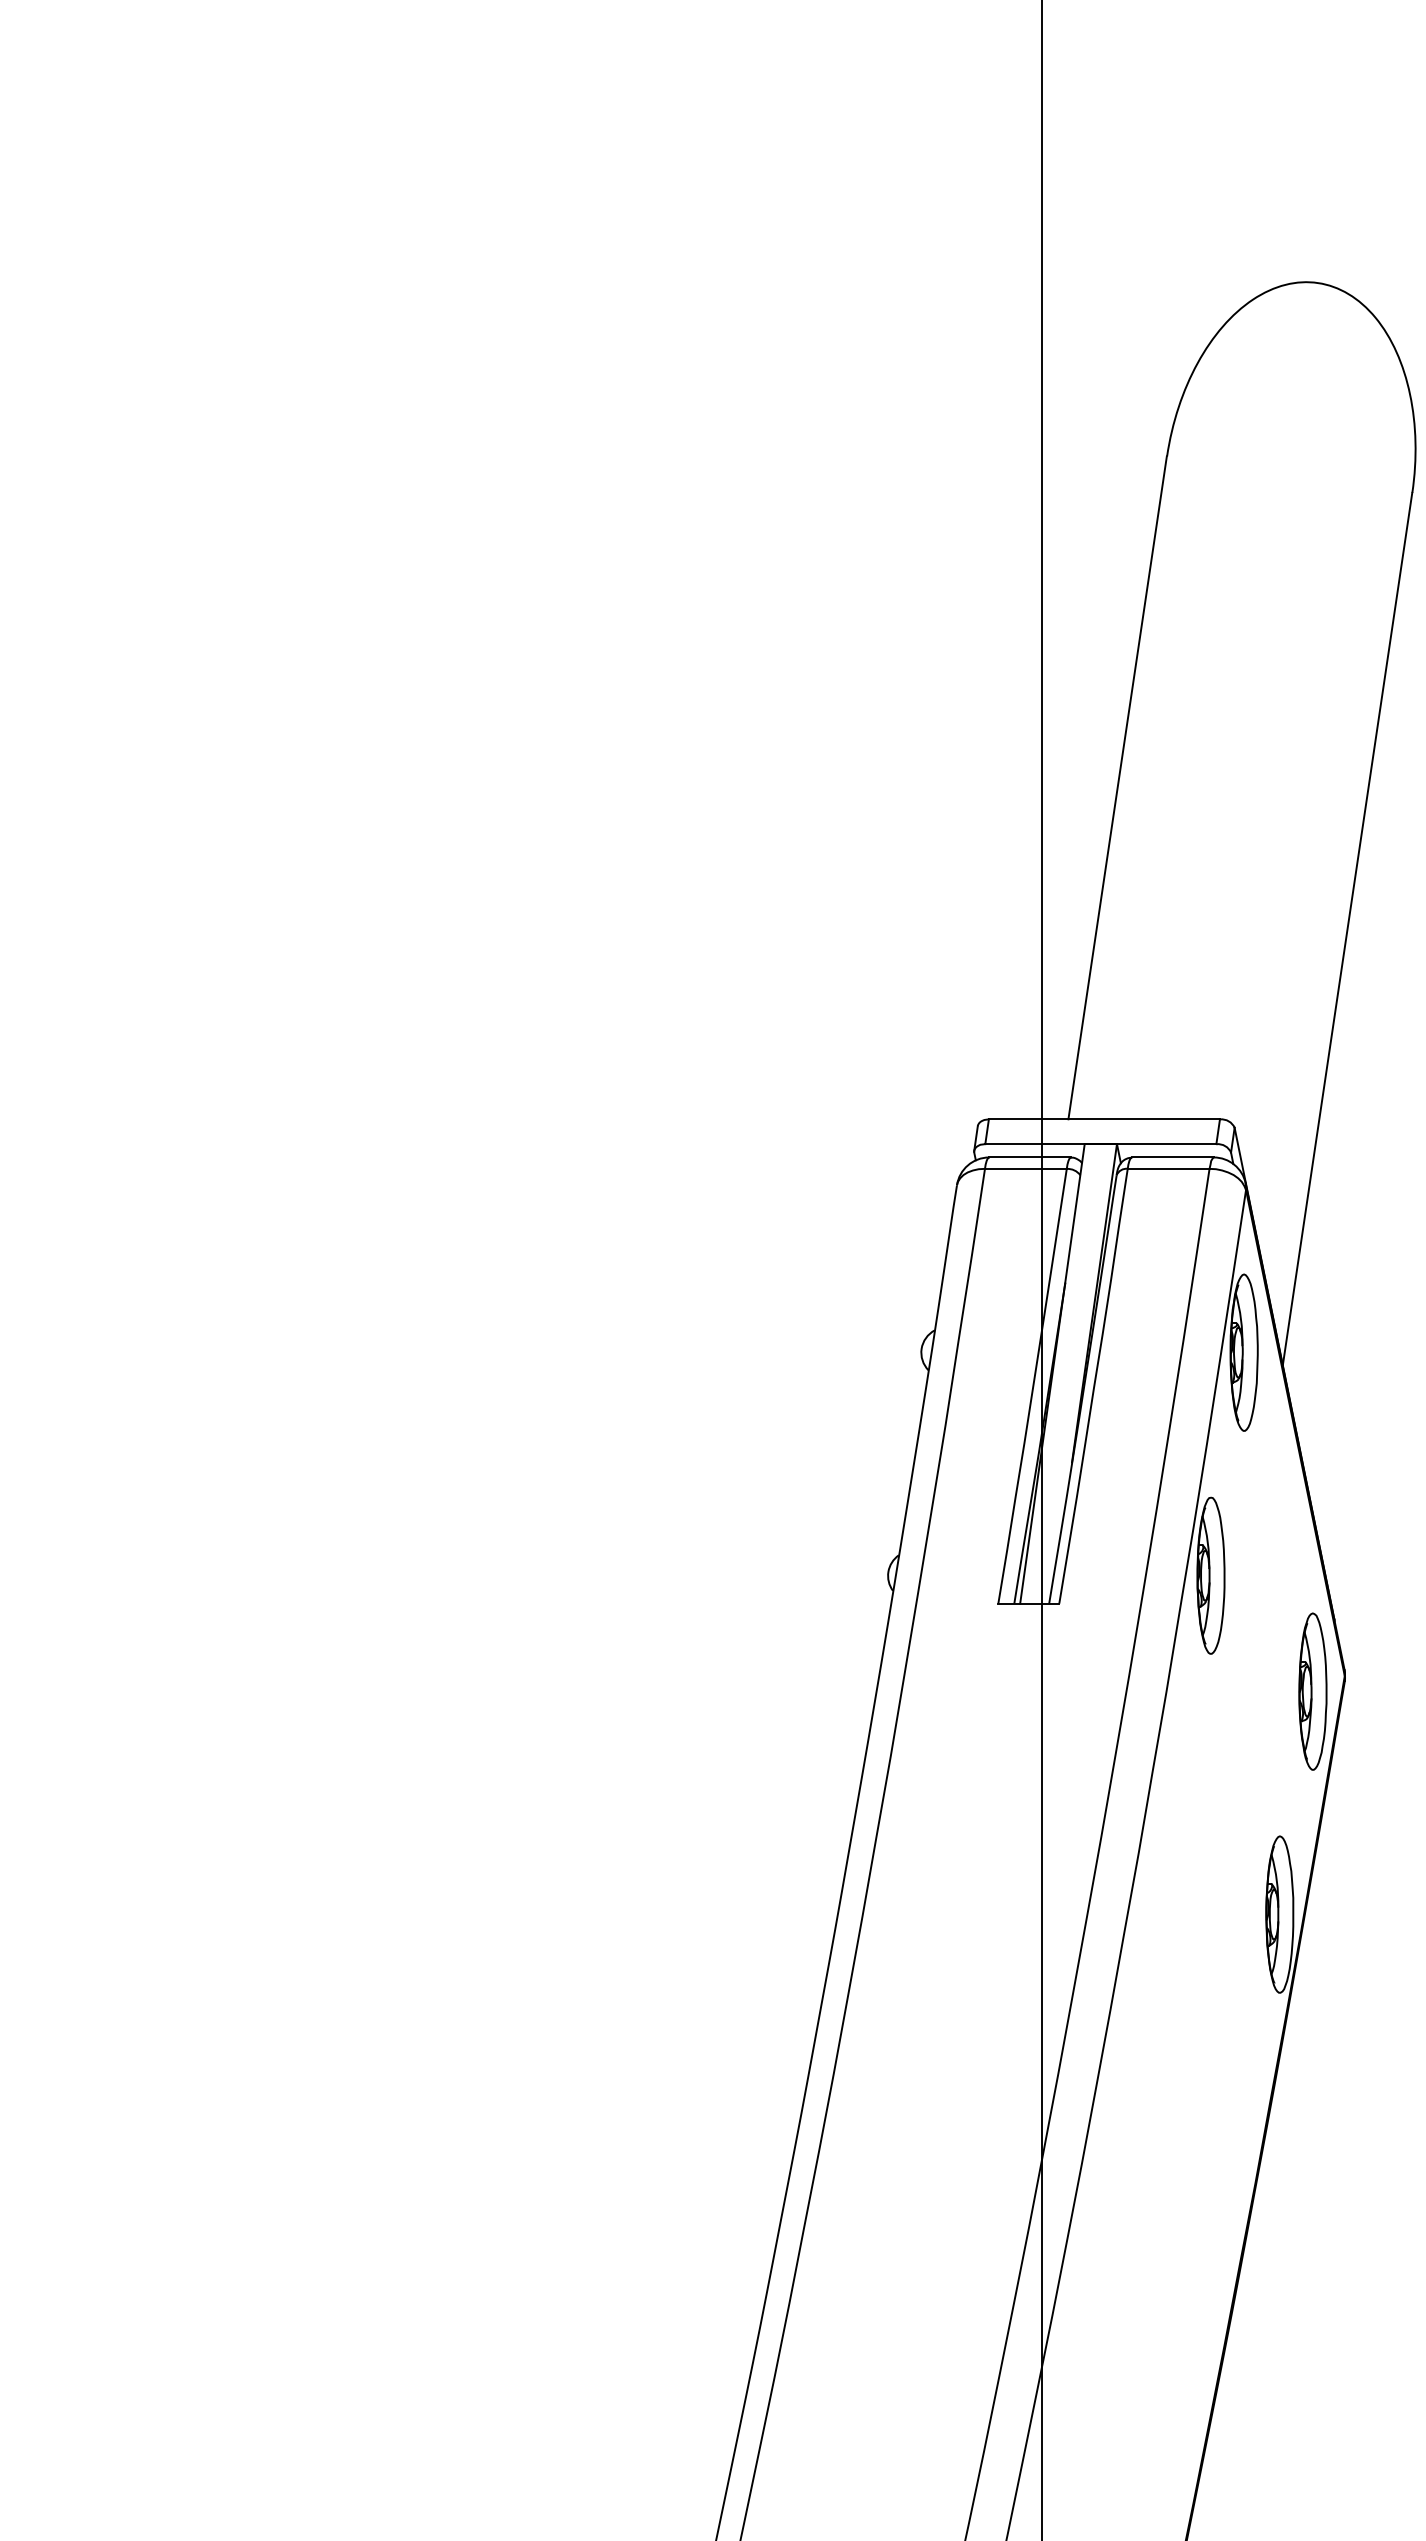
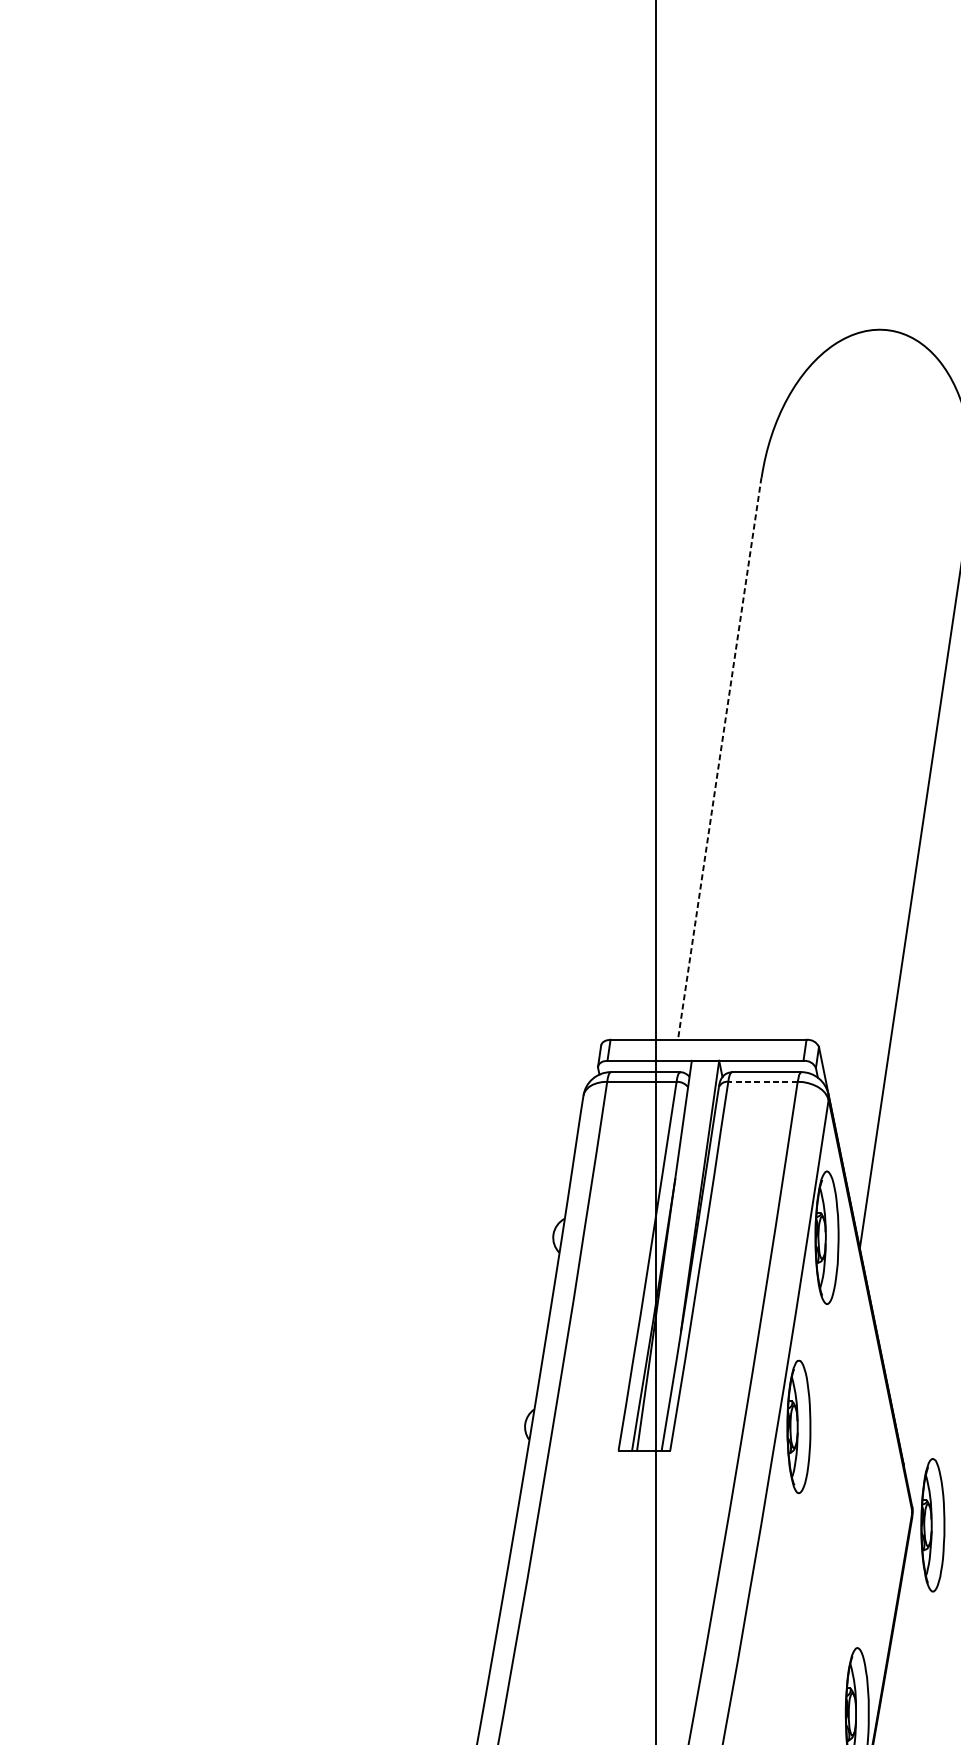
line: (1117, 788) -> (719, 759), solid -> dashed
line: (1168, 1168) -> (762, 1081), solid -> dashed
part: (1312, 1691) -> (932, 1525), moved

